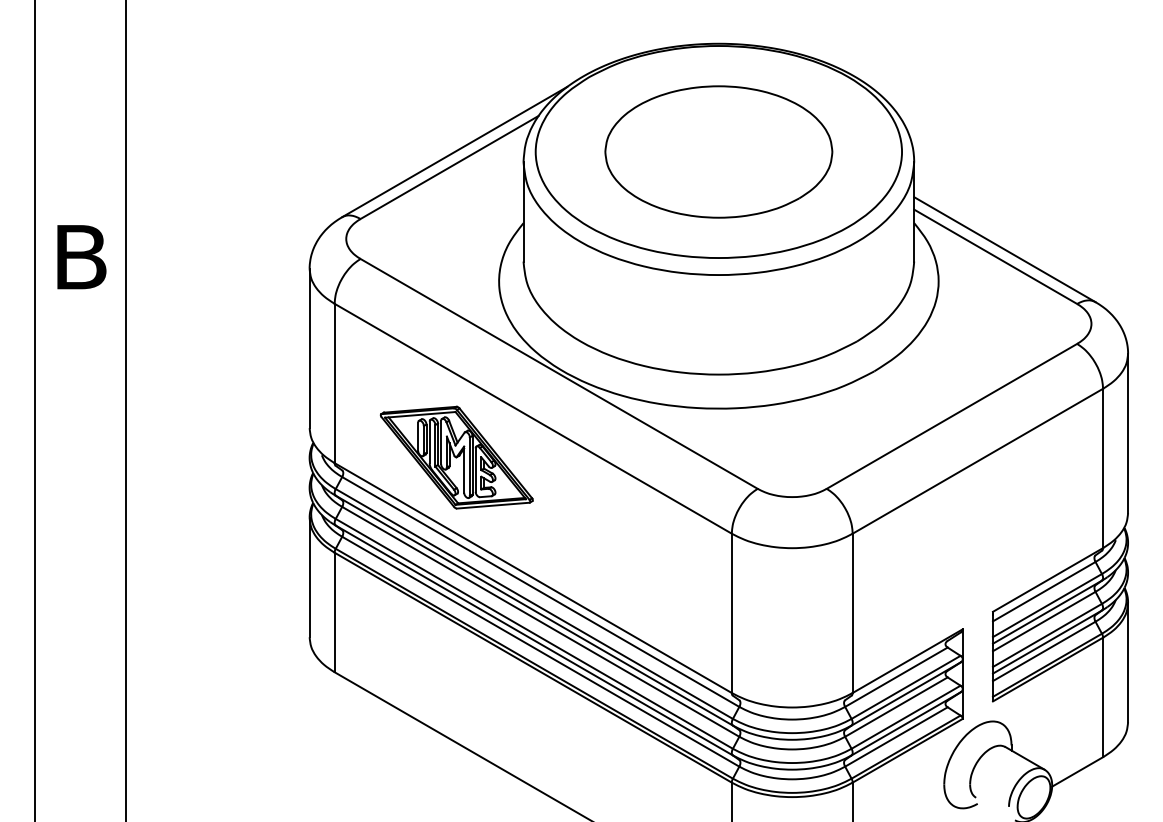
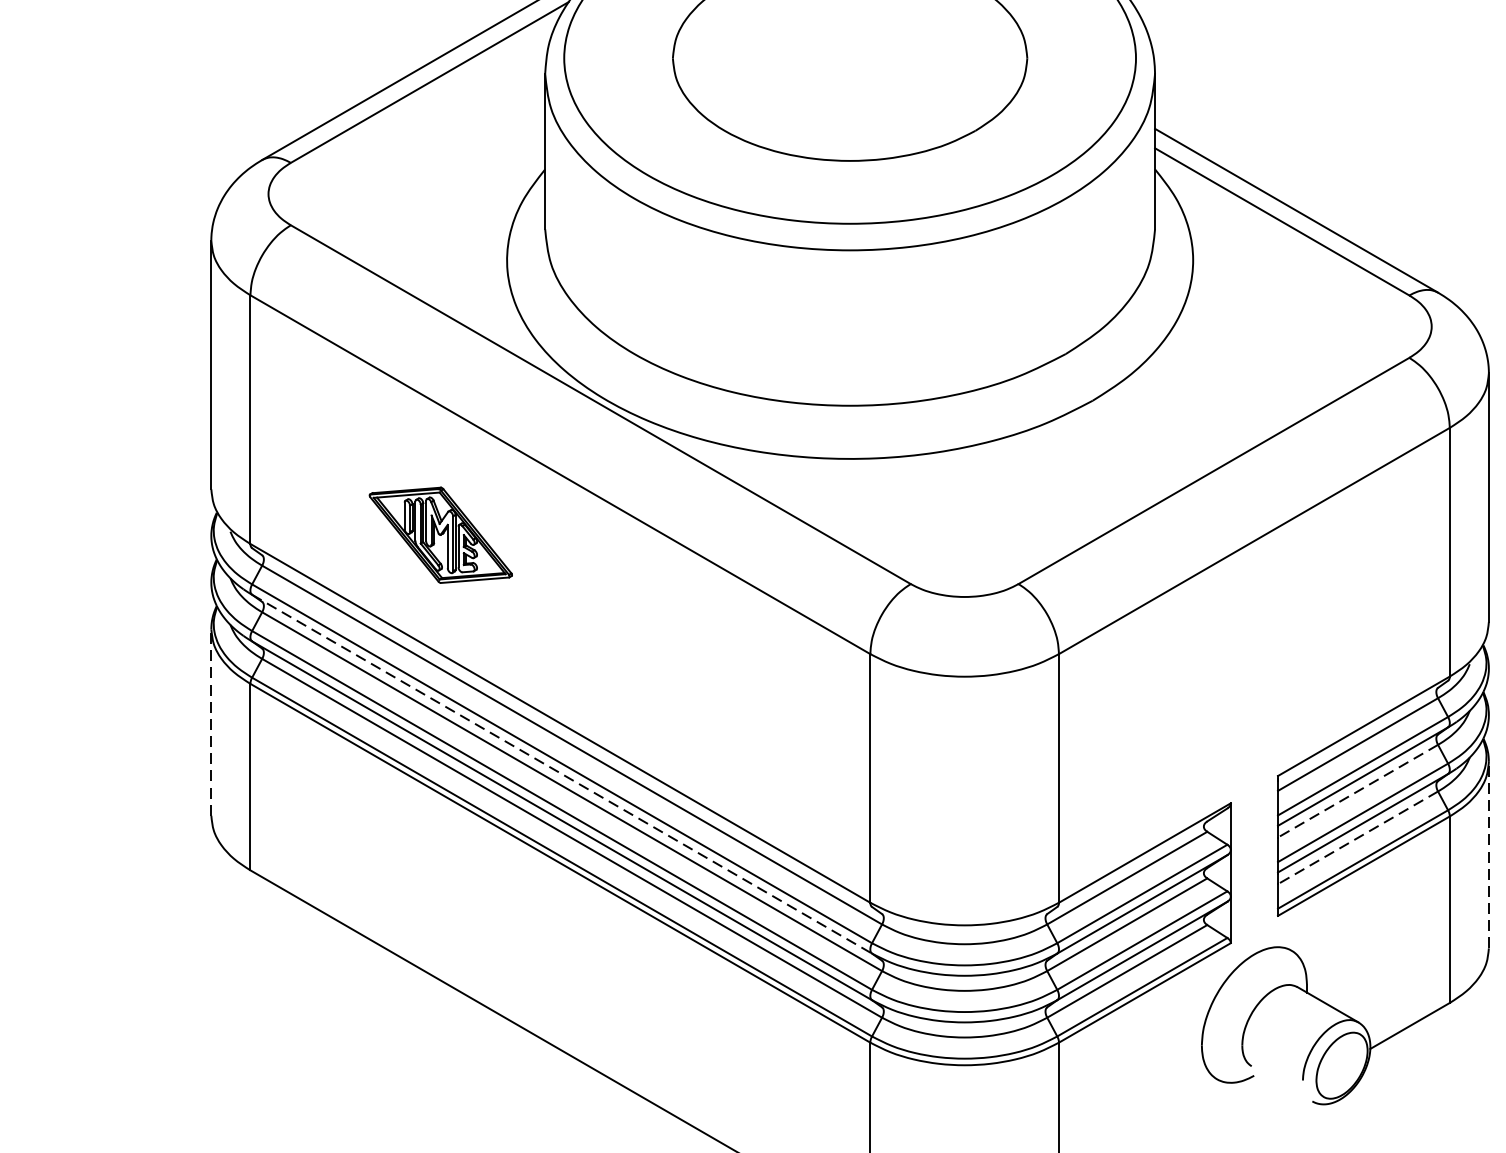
part: (456, 457) -> (440, 535), size x0.6
line: (309, 577) -> (211, 722), solid -> dashed
line: (534, 610) -> (562, 773), solid -> dashed
line: (1043, 621) -> (1356, 791), solid -> dashed
line: (1043, 651) -> (1356, 837), solid -> dashed
line: (1128, 662) -> (1489, 855), solid -> dashed

